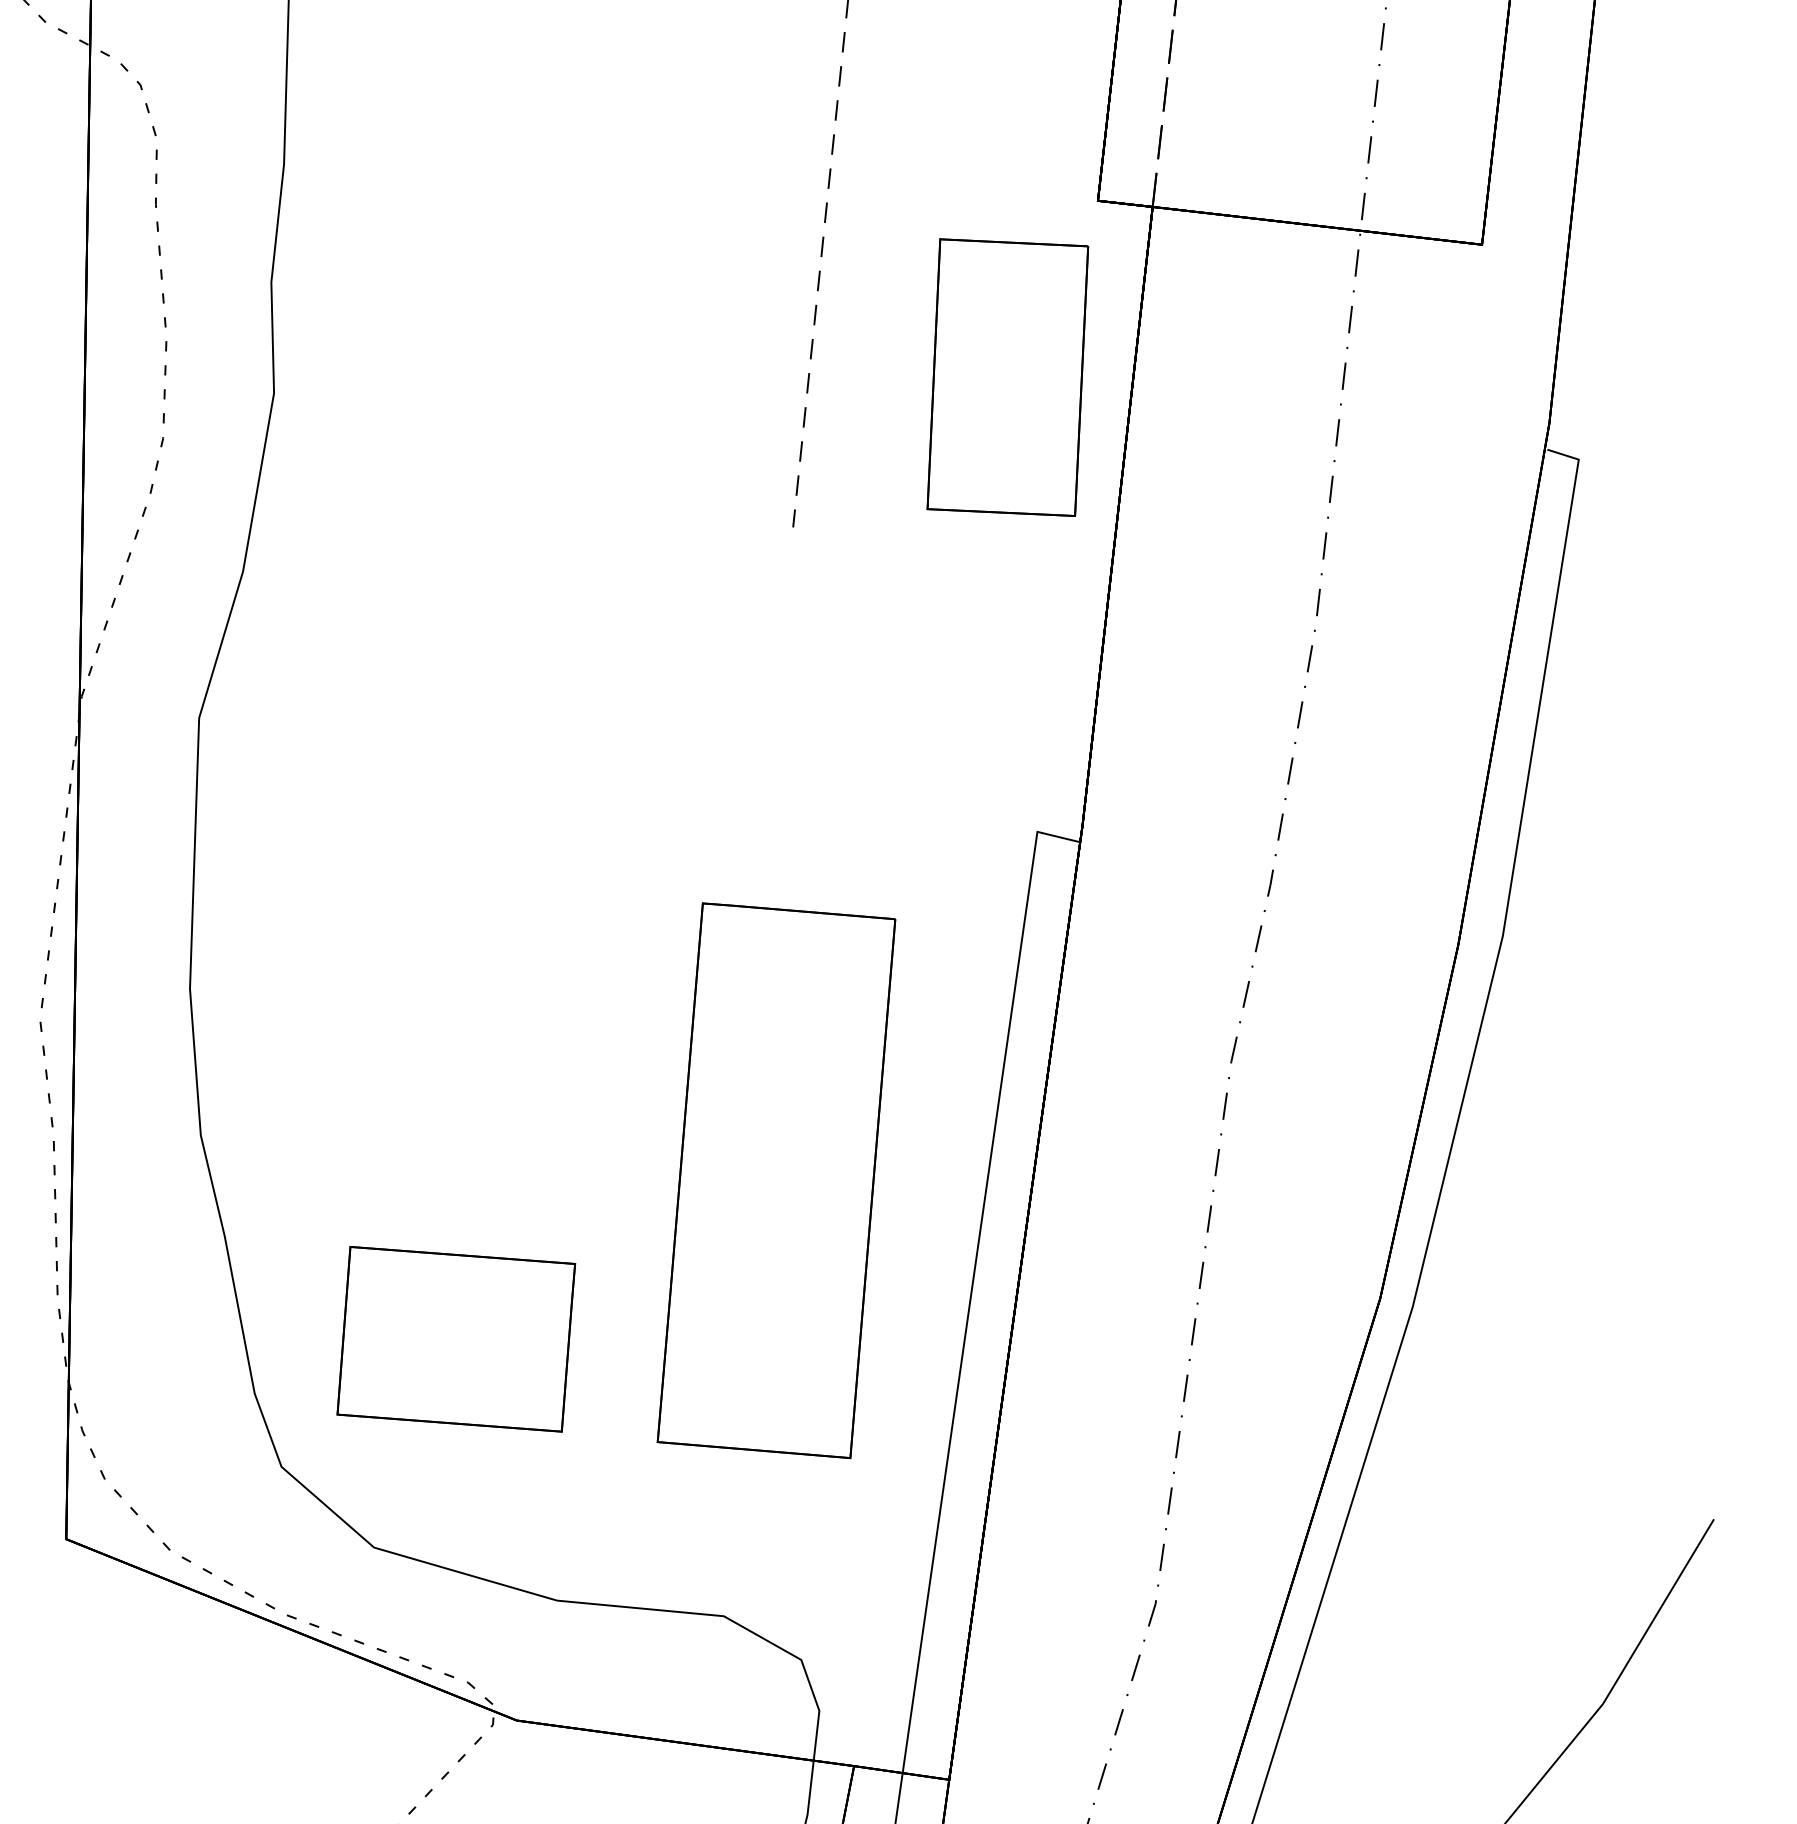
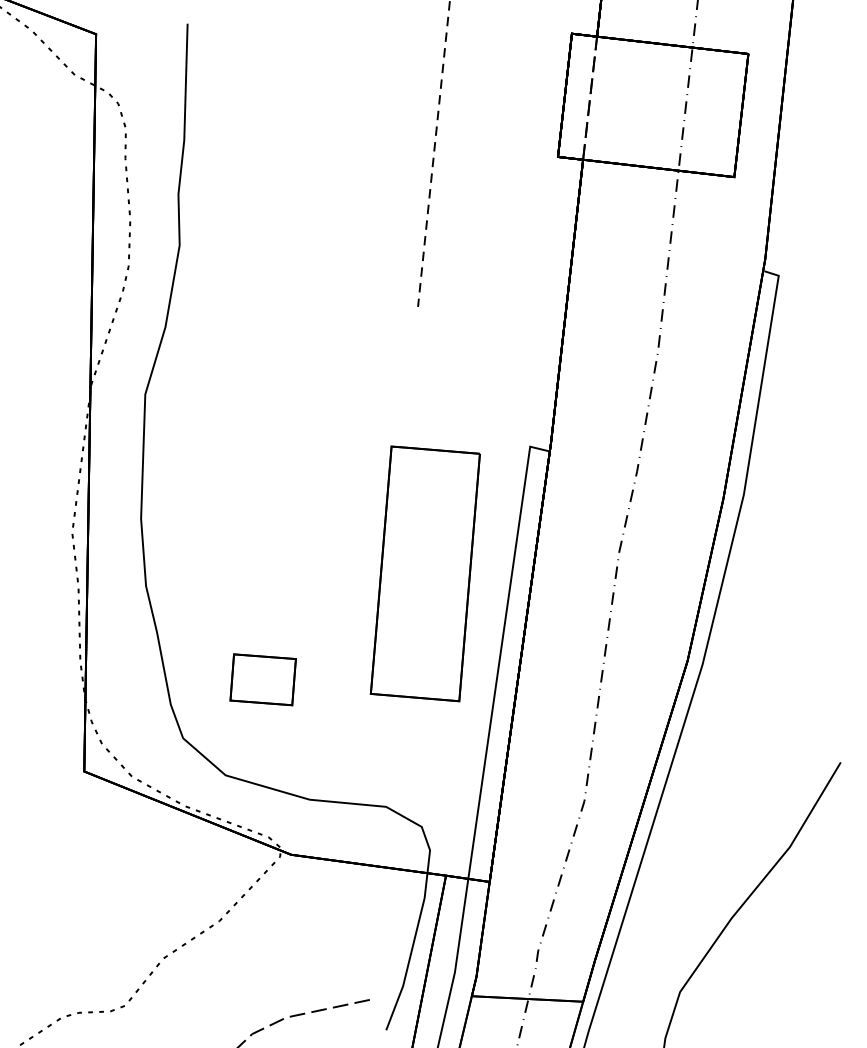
part: (1007, 376) -> (516, 237), removed
part: (774, 1179) -> (424, 573), moved
part: (454, 1338) -> (262, 679), size x0.6

